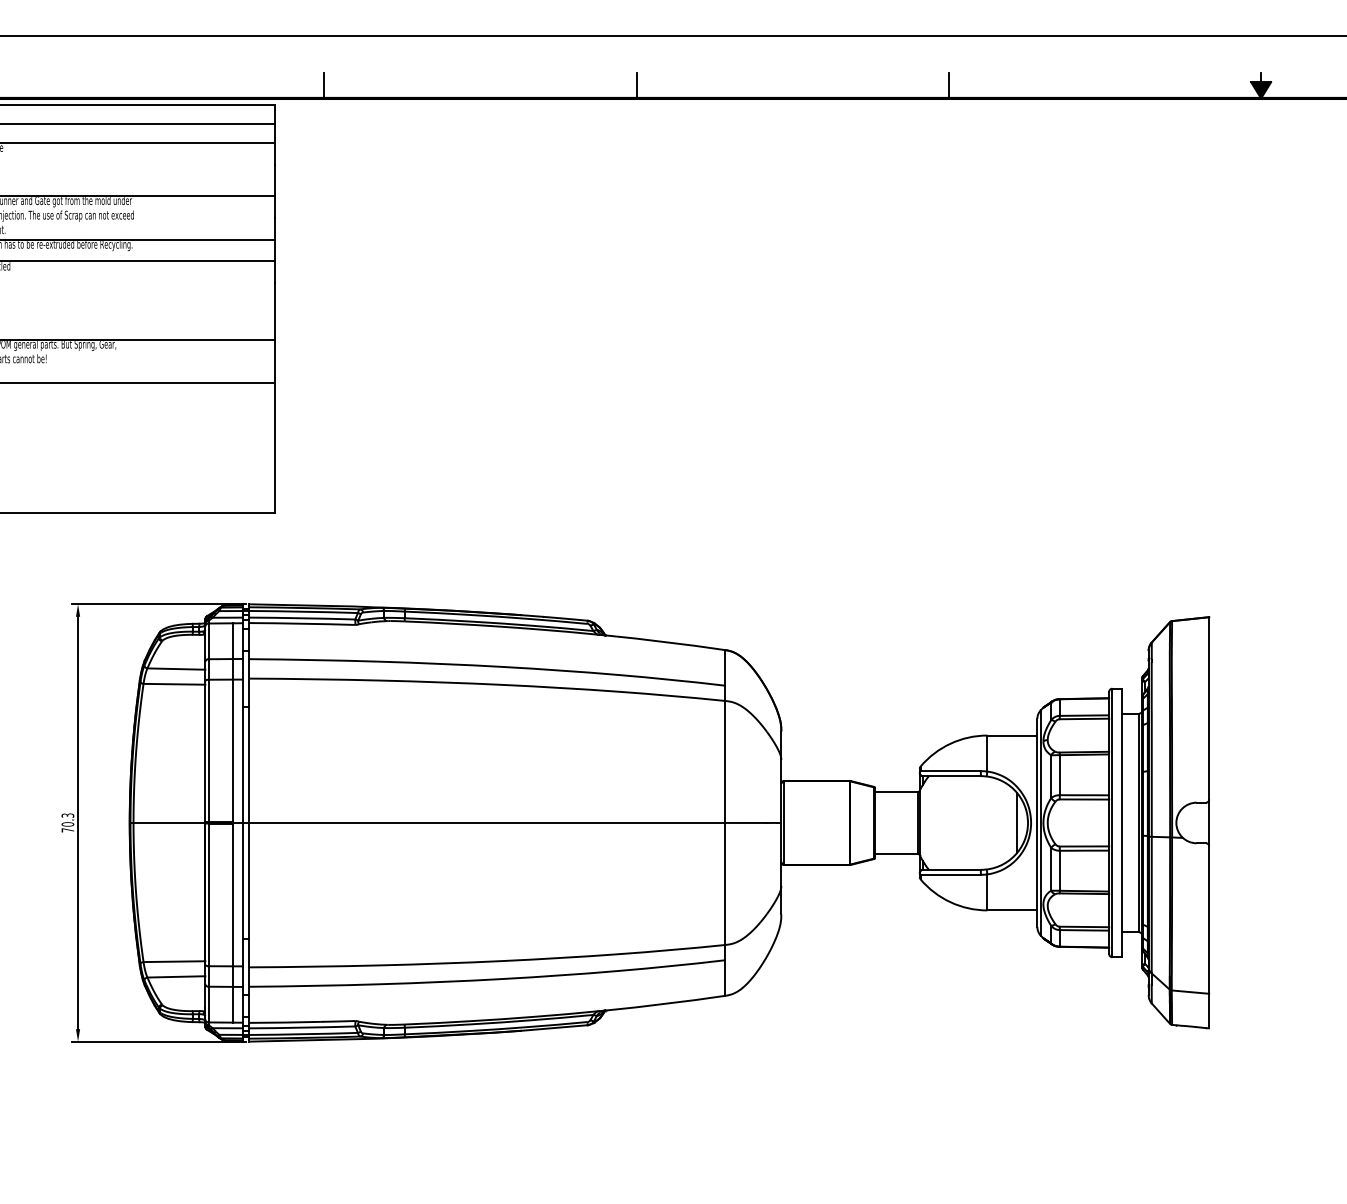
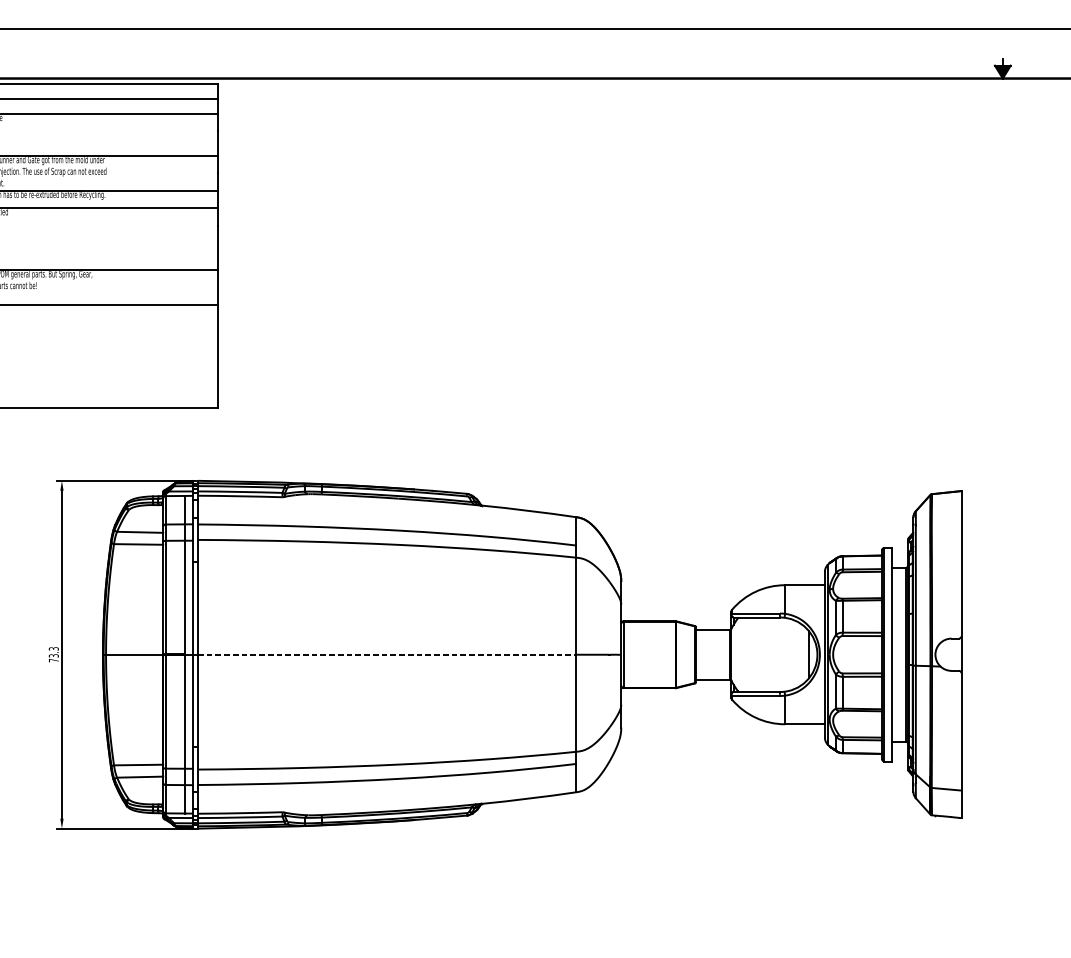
line: (324, 85) -> (257, 68), removed
line: (636, 85) -> (506, 68), removed
line: (948, 85) -> (754, 68), removed
line: (486, 822) -> (386, 654), solid -> dashed
text: (67, 824) -> (53, 655), 70.3 -> 73.3

